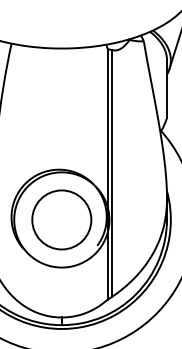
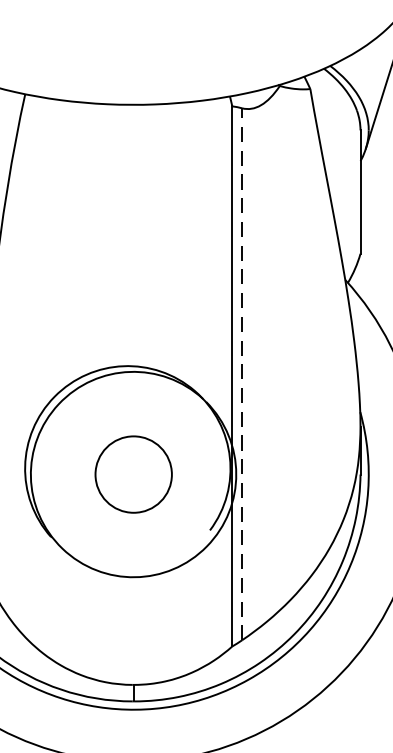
line: (112, 172) -> (242, 372), solid -> dashed
circle: (61, 219) -> (132, 473), size x0.6

